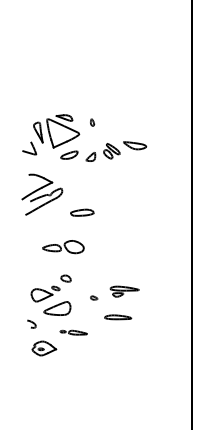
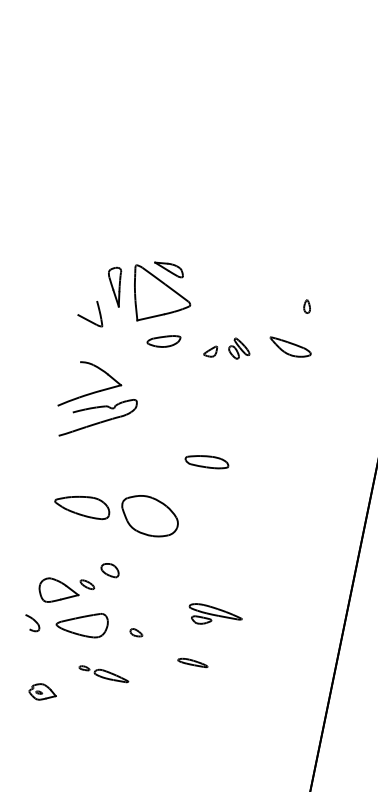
part: (92, 122) -> (307, 306), moved
part: (102, 152) -> (226, 348), size x0.7
part: (82, 212) -> (207, 461), moved
part: (63, 247) -> (117, 510), size x1.6
part: (94, 297) -> (137, 631), moved
part: (118, 317) -> (193, 662), size x0.6
part: (31, 323) -> (32, 622), moved
part: (44, 348) -> (43, 692), size x0.6

